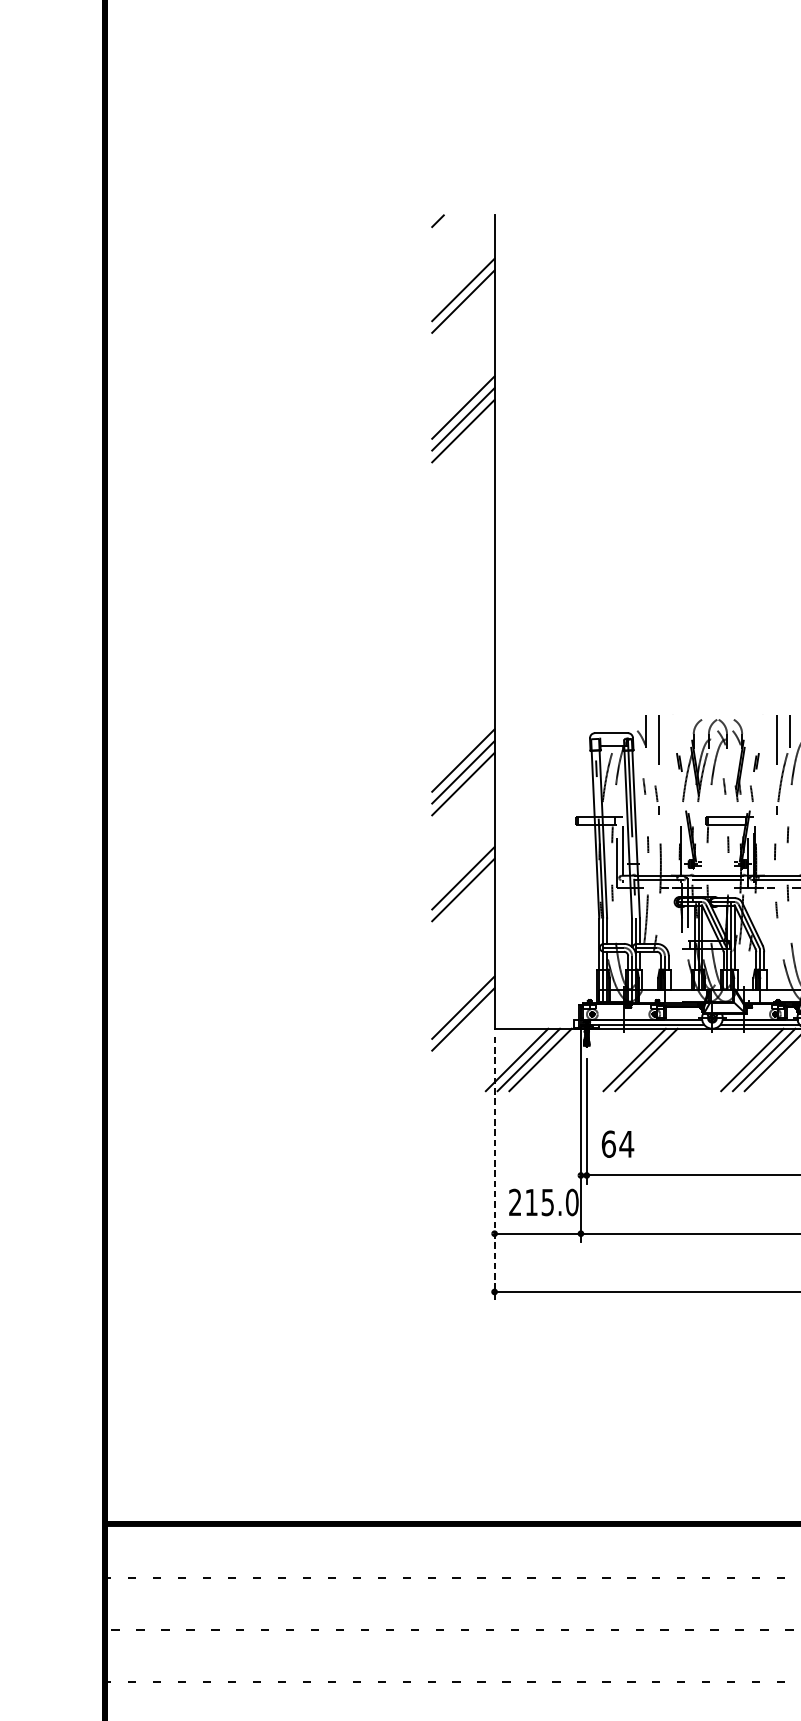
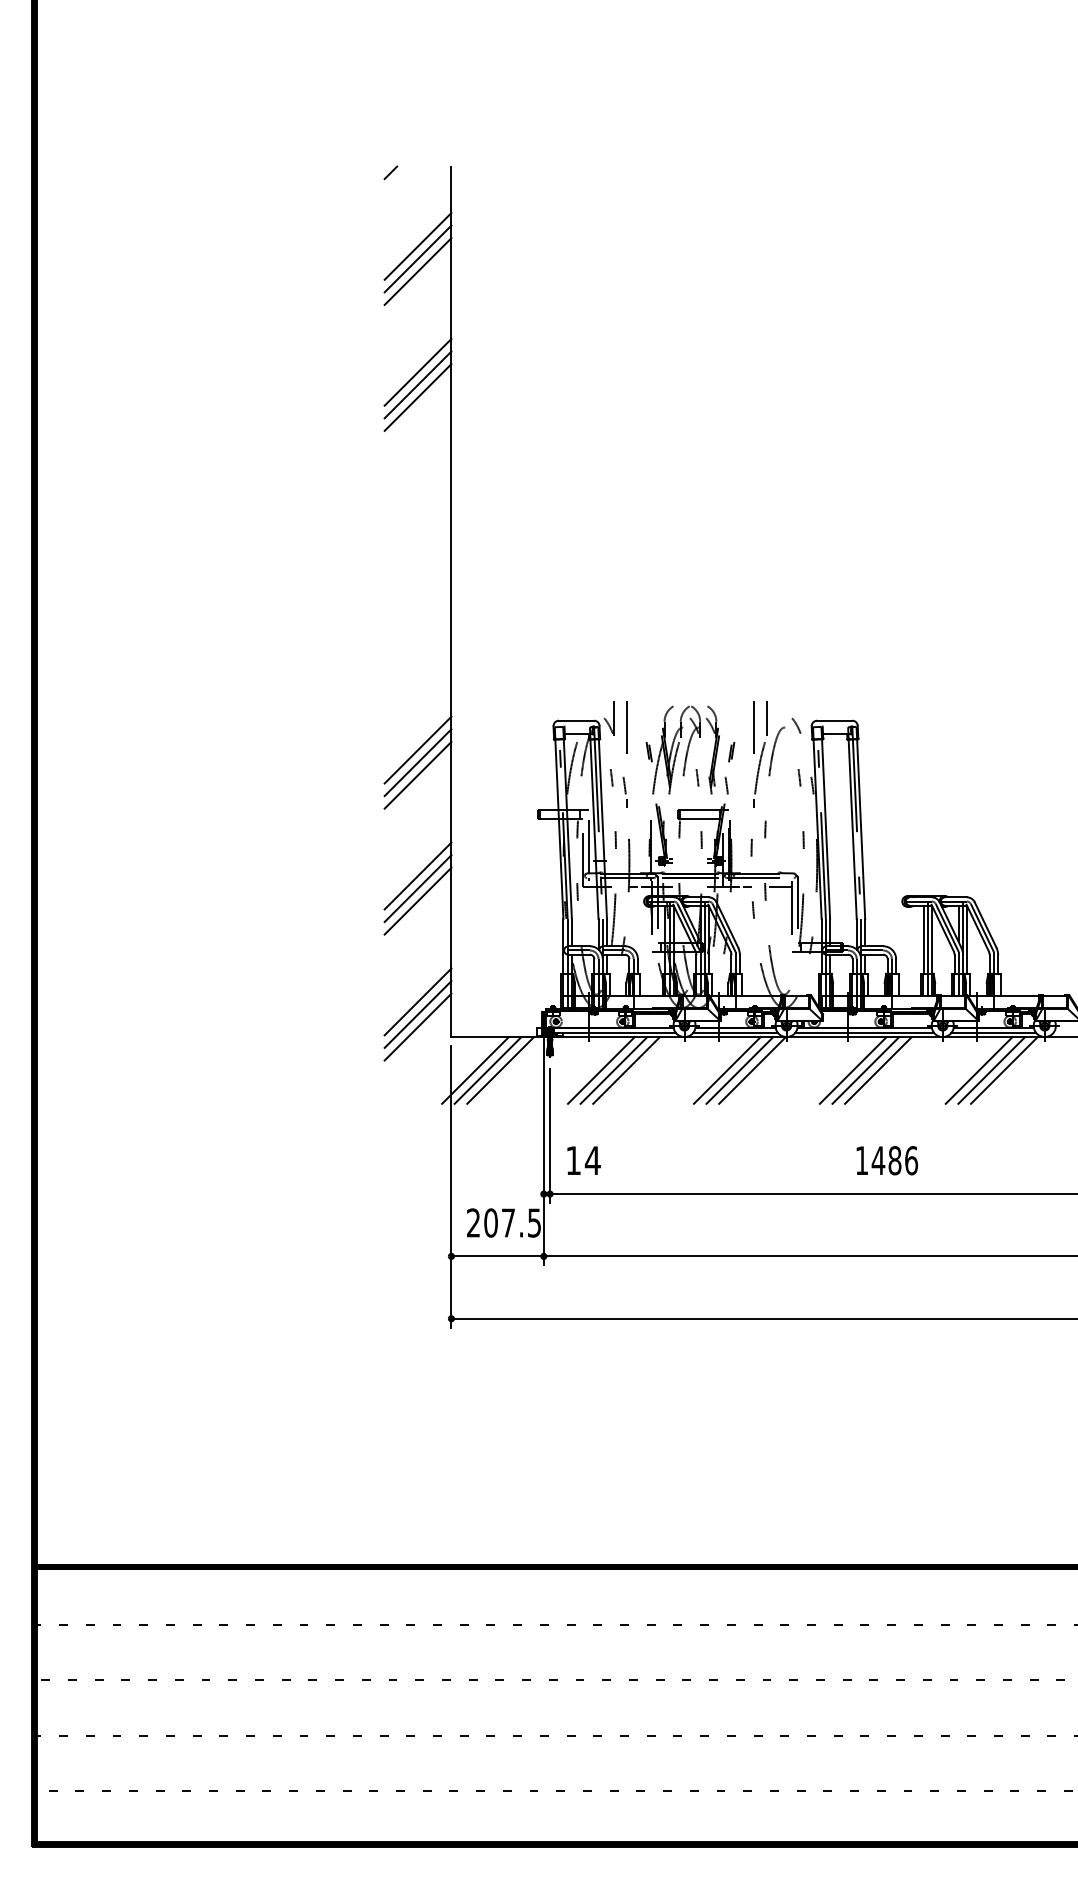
line: (462, 313) -> (417, 271), added
line: (462, 901) -> (417, 900), added
line: (462, 995) -> (417, 1001), added
line: (658, 1059) -> (626, 1070), added
text: (608, 1144) -> (573, 1160), 64 -> 14
line: (494, 1168) -> (451, 1186), dashed -> solid
text: (551, 1202) -> (512, 1222), 215.0 -> 207.5

